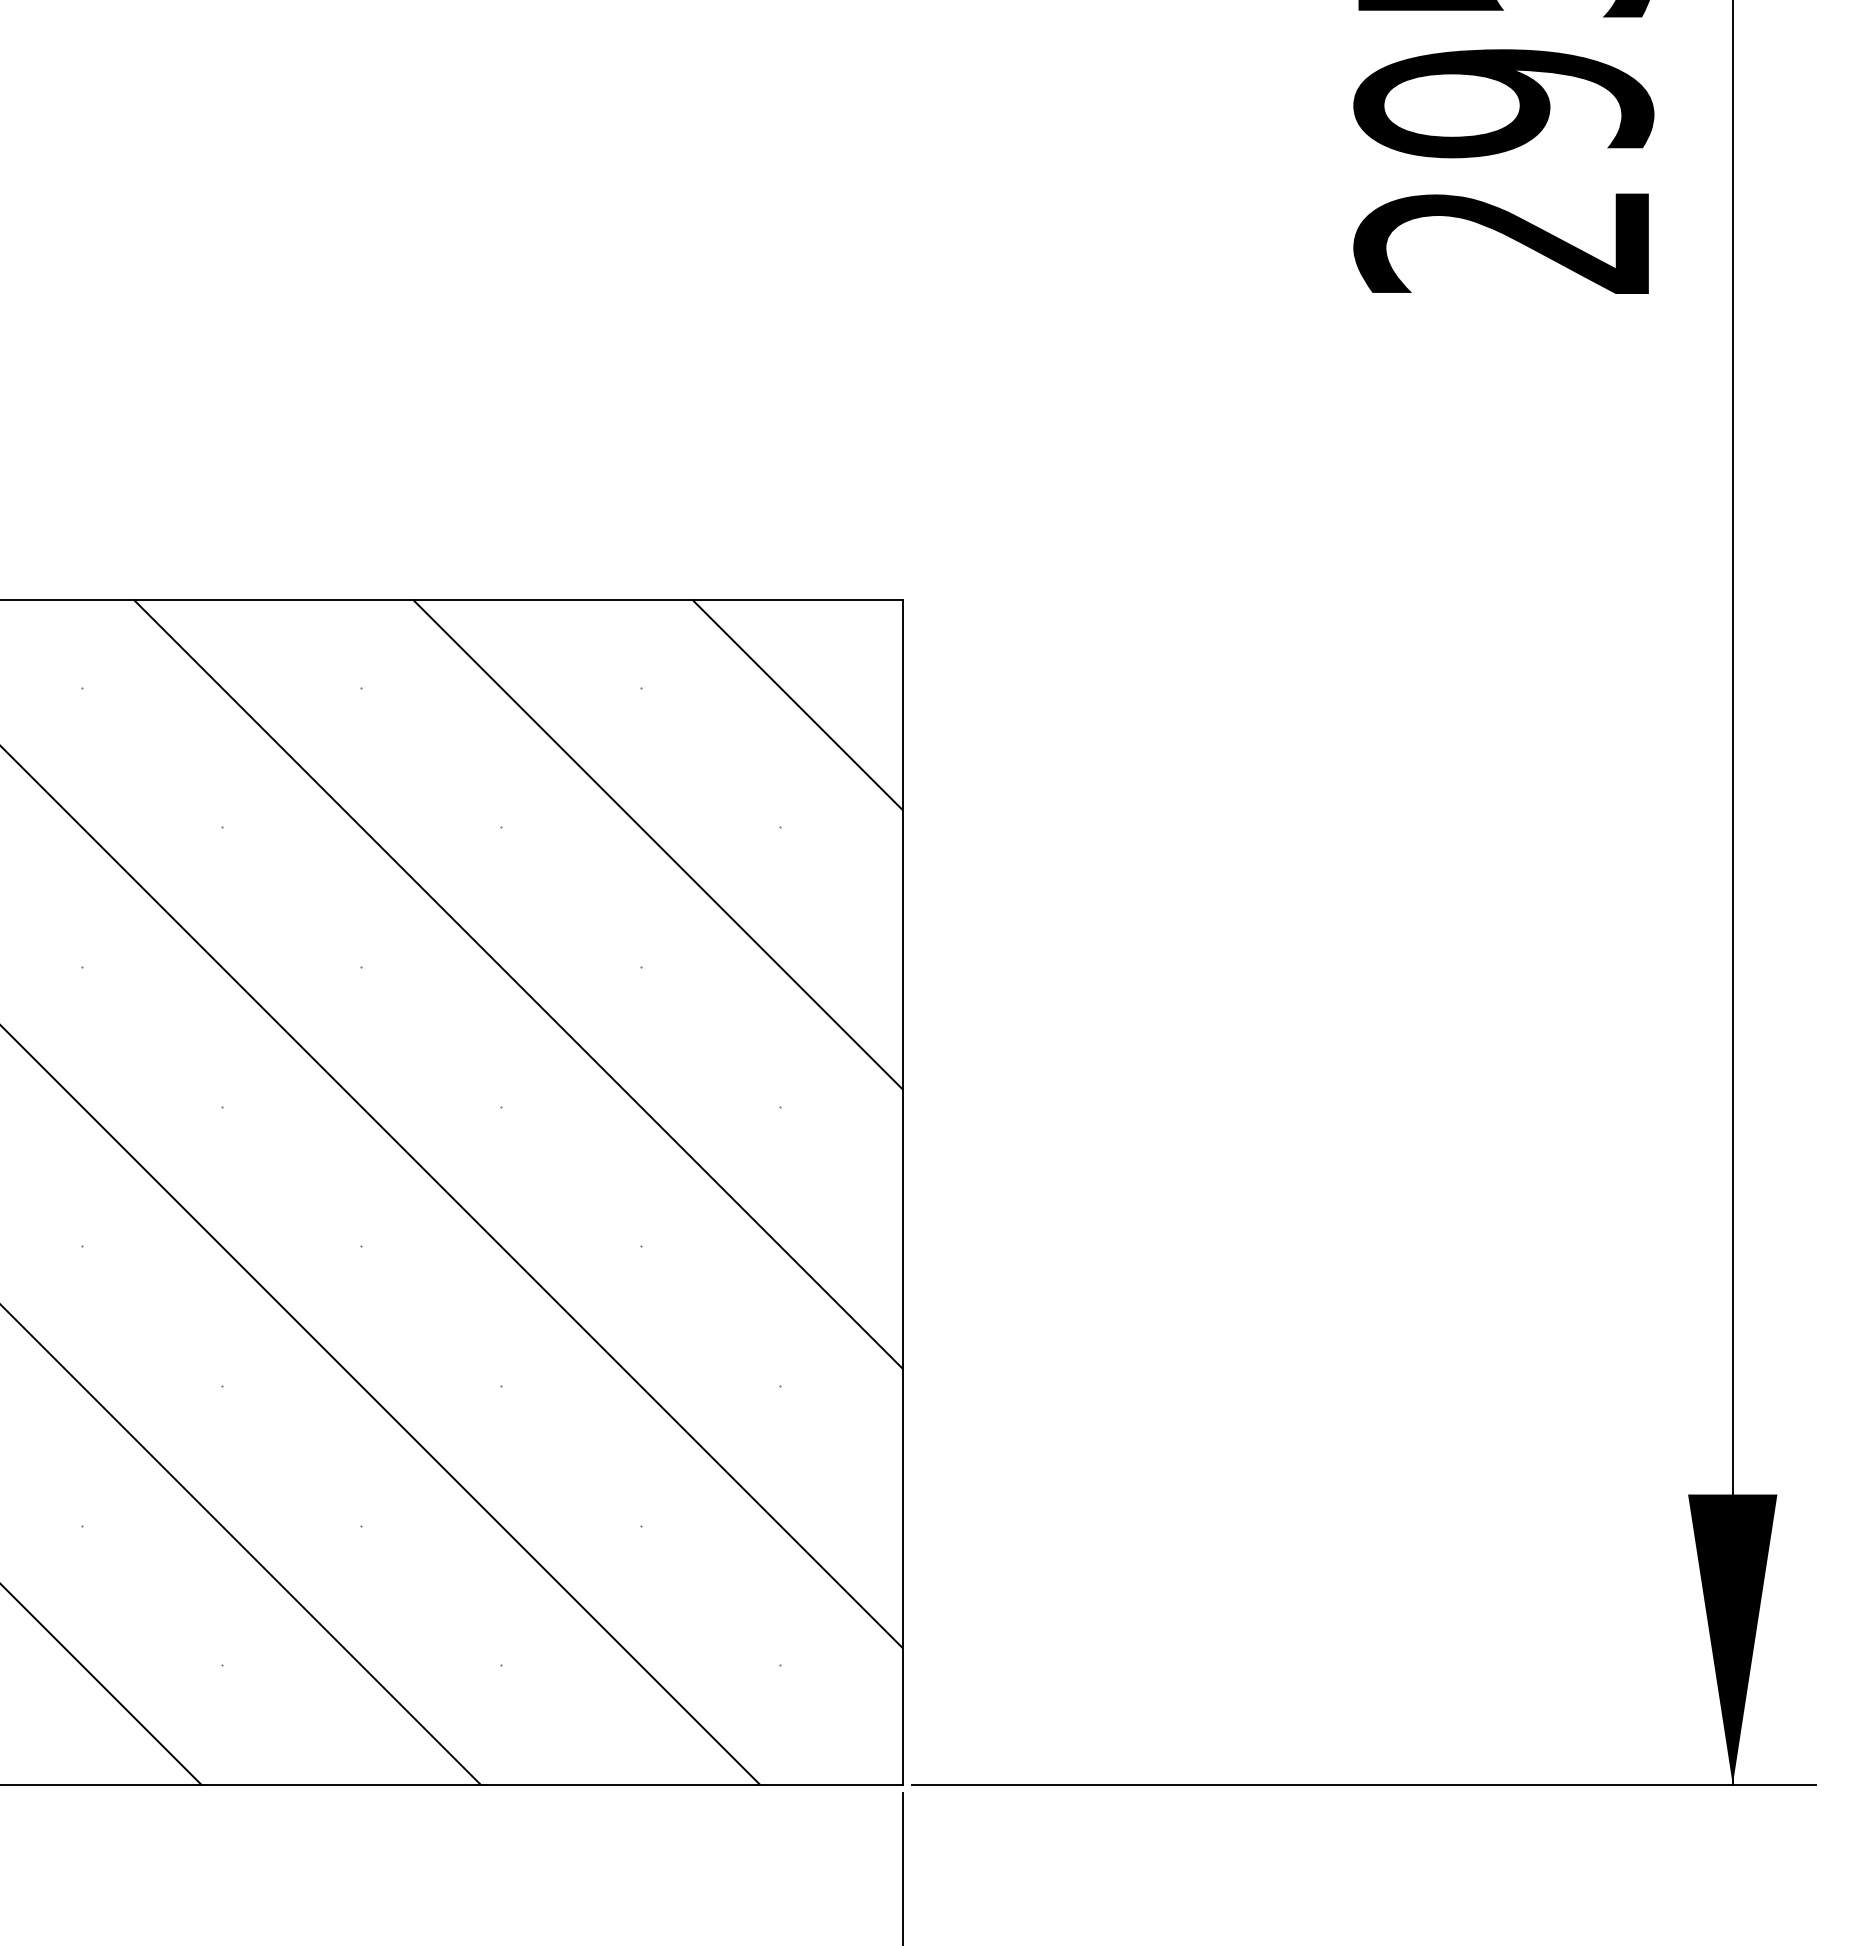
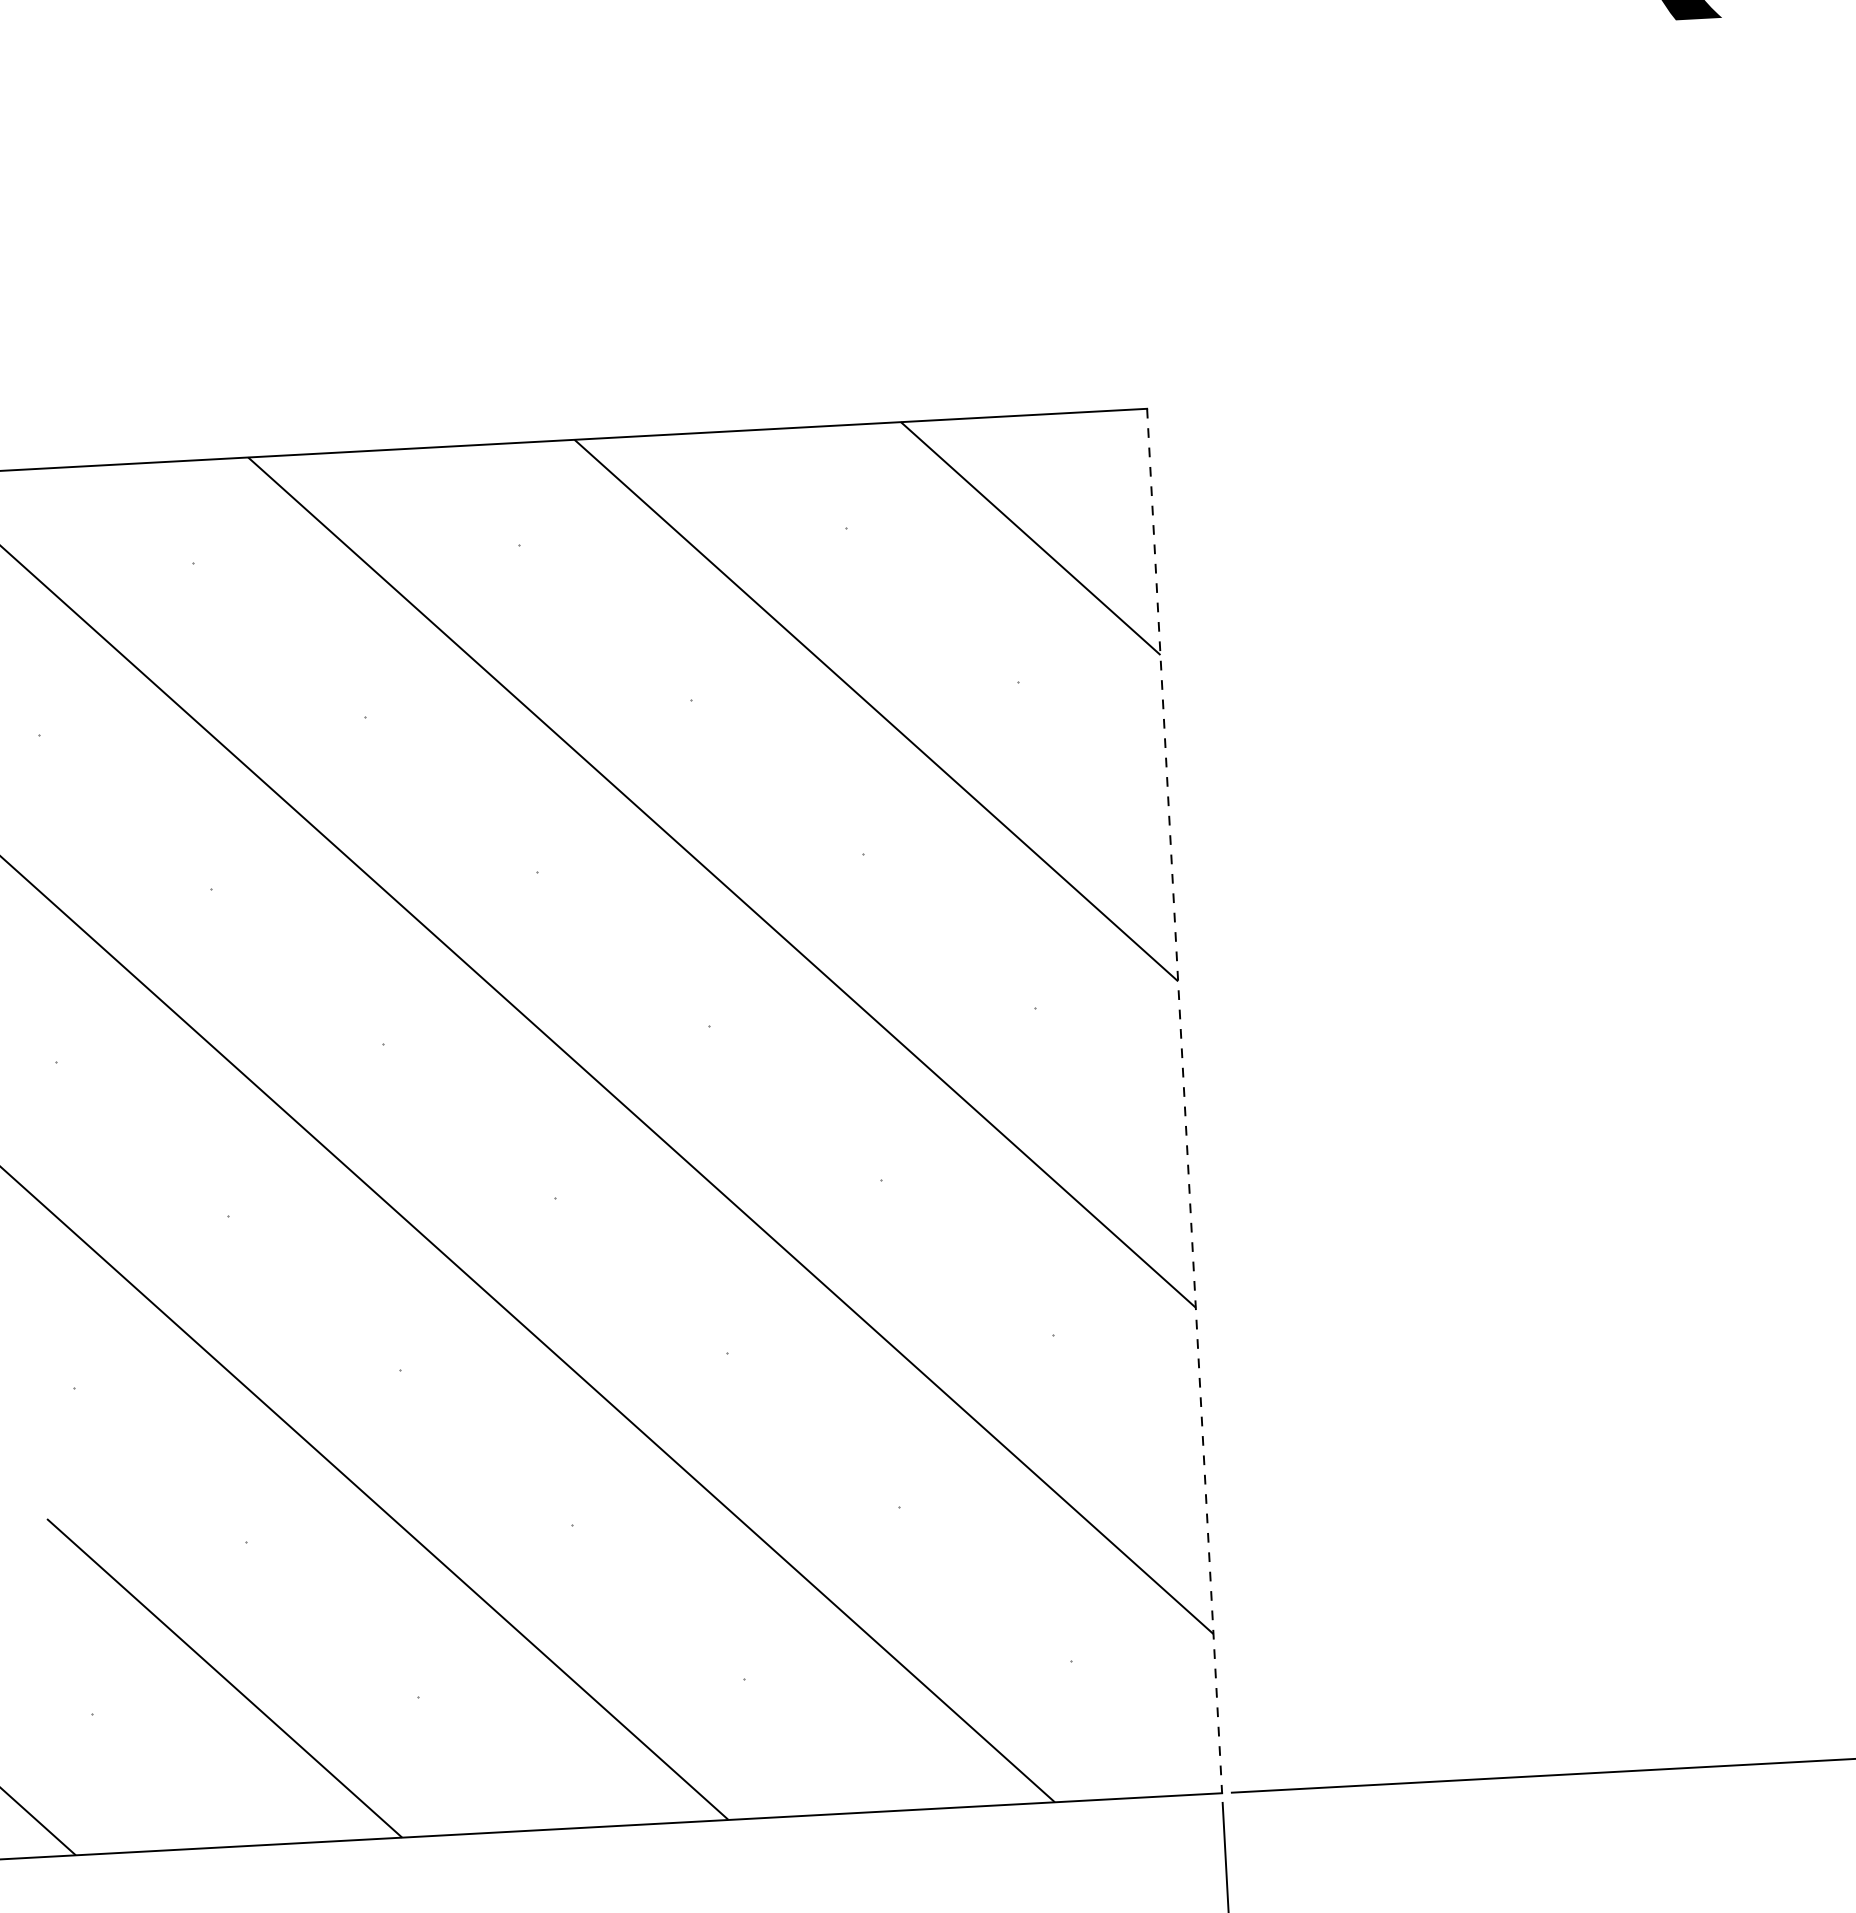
line: (903, 1192) -> (1184, 1101), solid -> dashed

